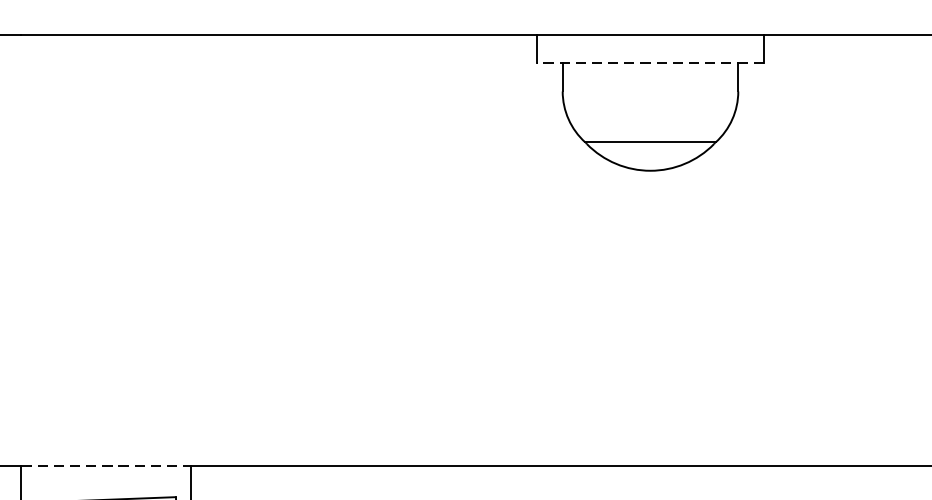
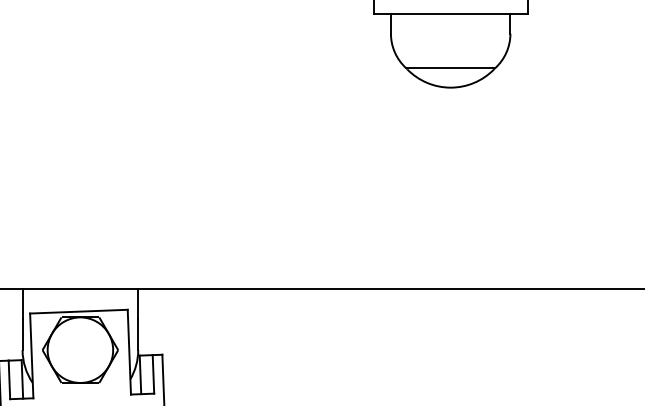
line: (650, 63) -> (450, 14), dashed -> solid
line: (106, 465) -> (80, 288), dashed -> solid

